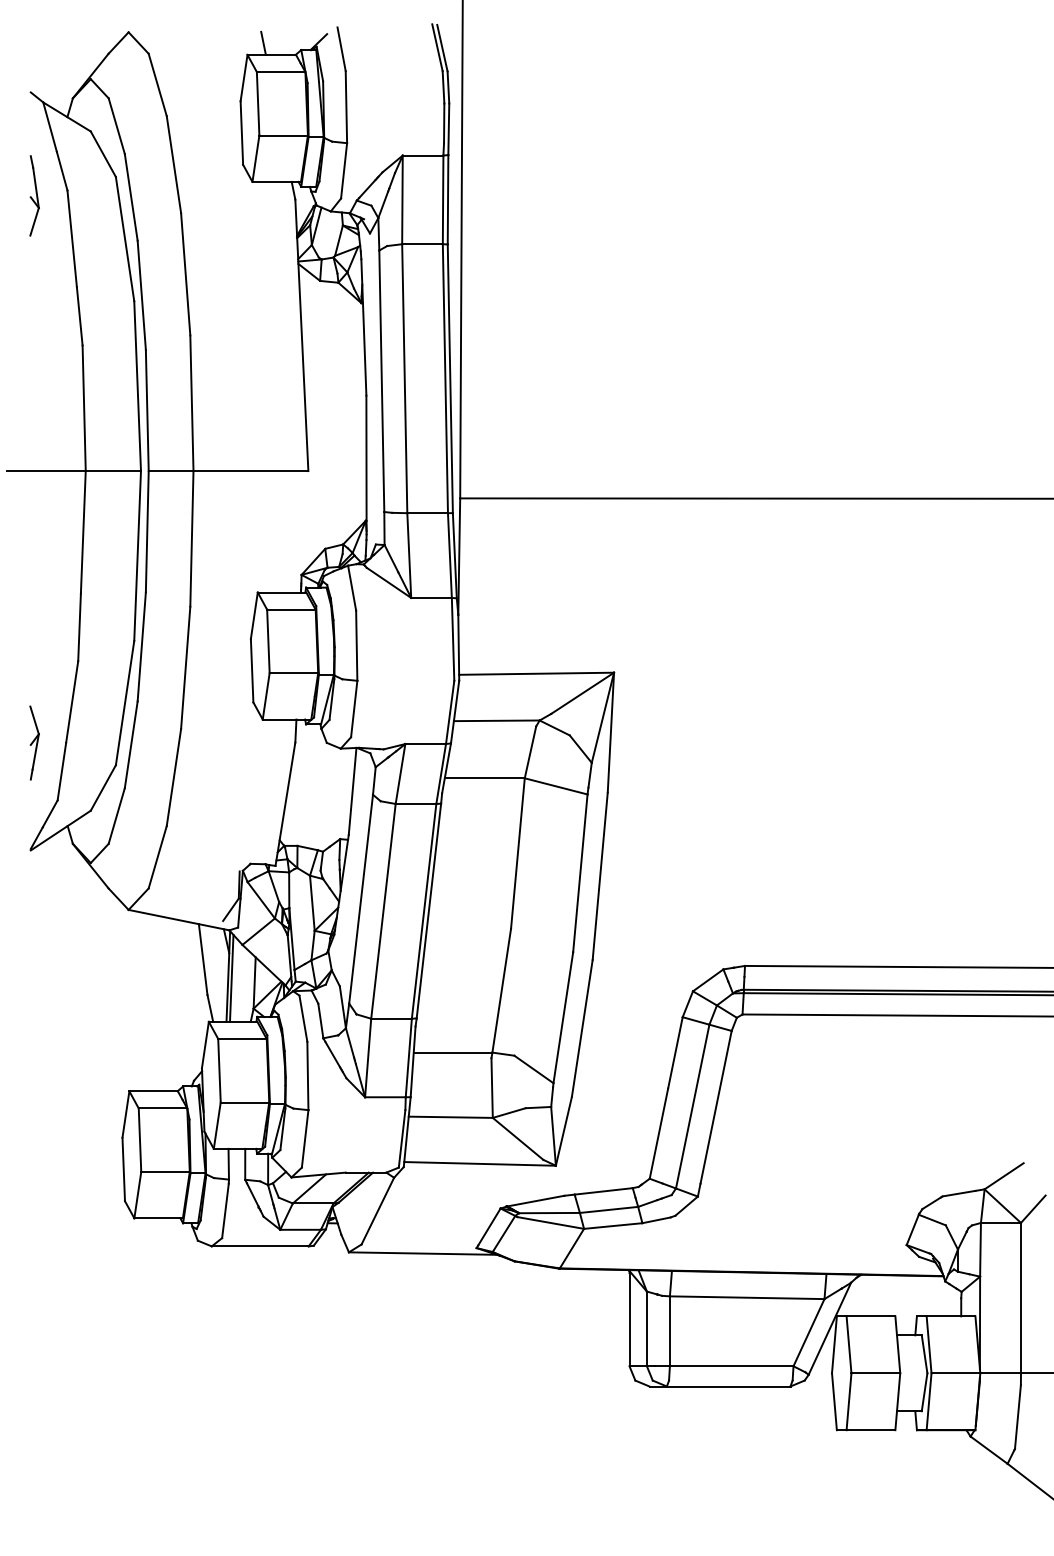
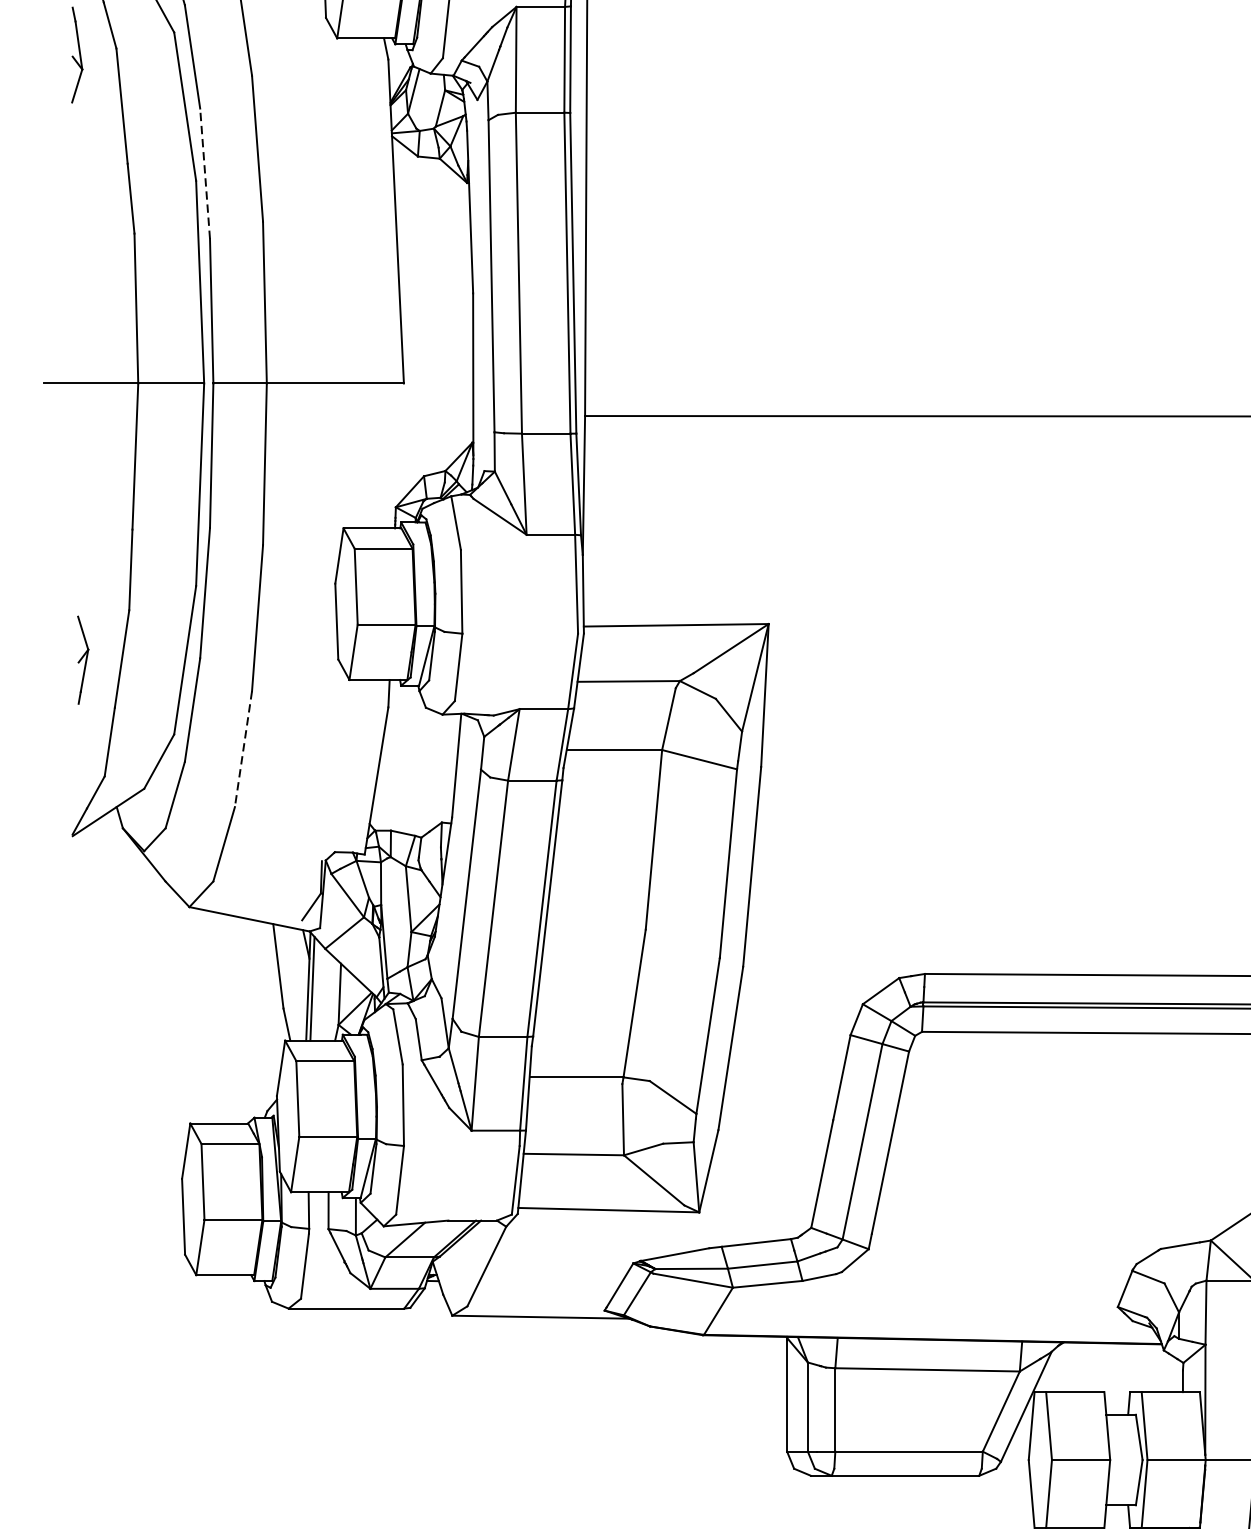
line: (141, 295) -> (204, 173), solid -> dashed
part: (34, 742) -> (83, 659), moved
line: (173, 778) -> (242, 750), solid -> dashed

